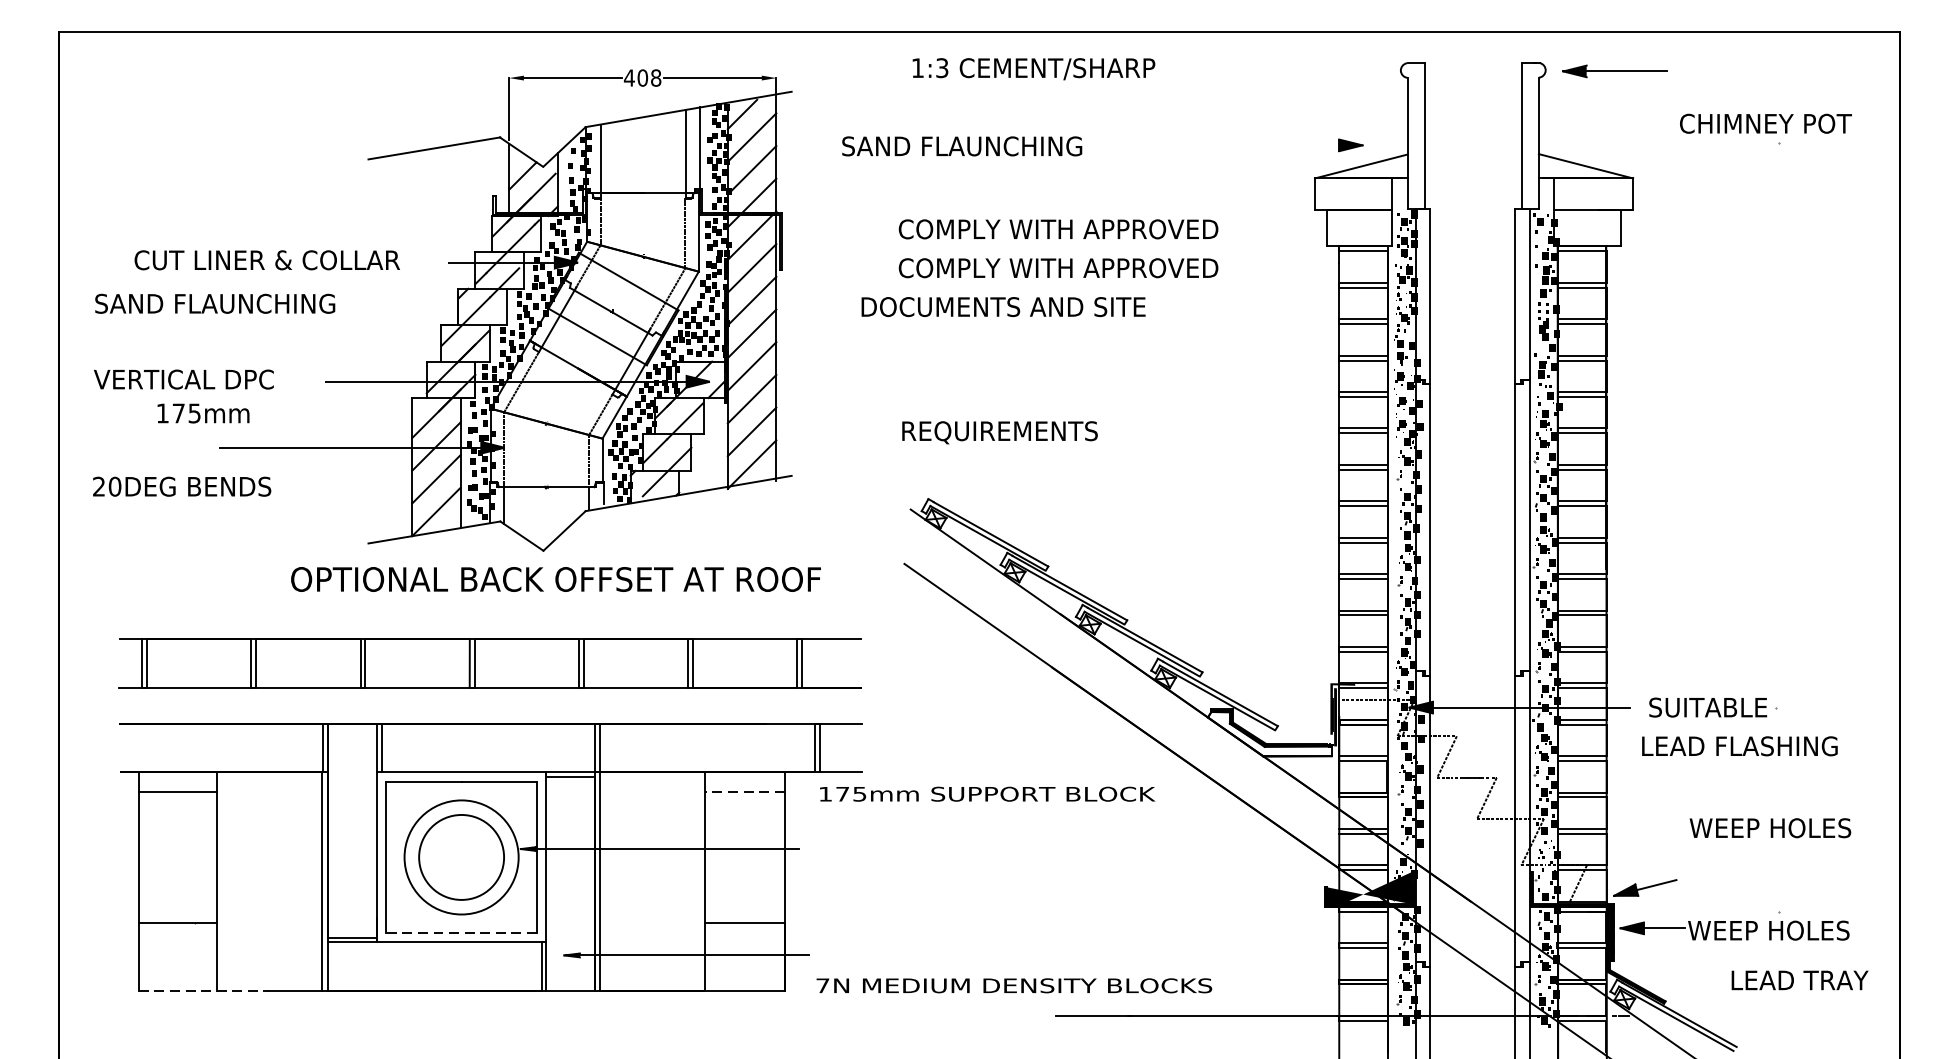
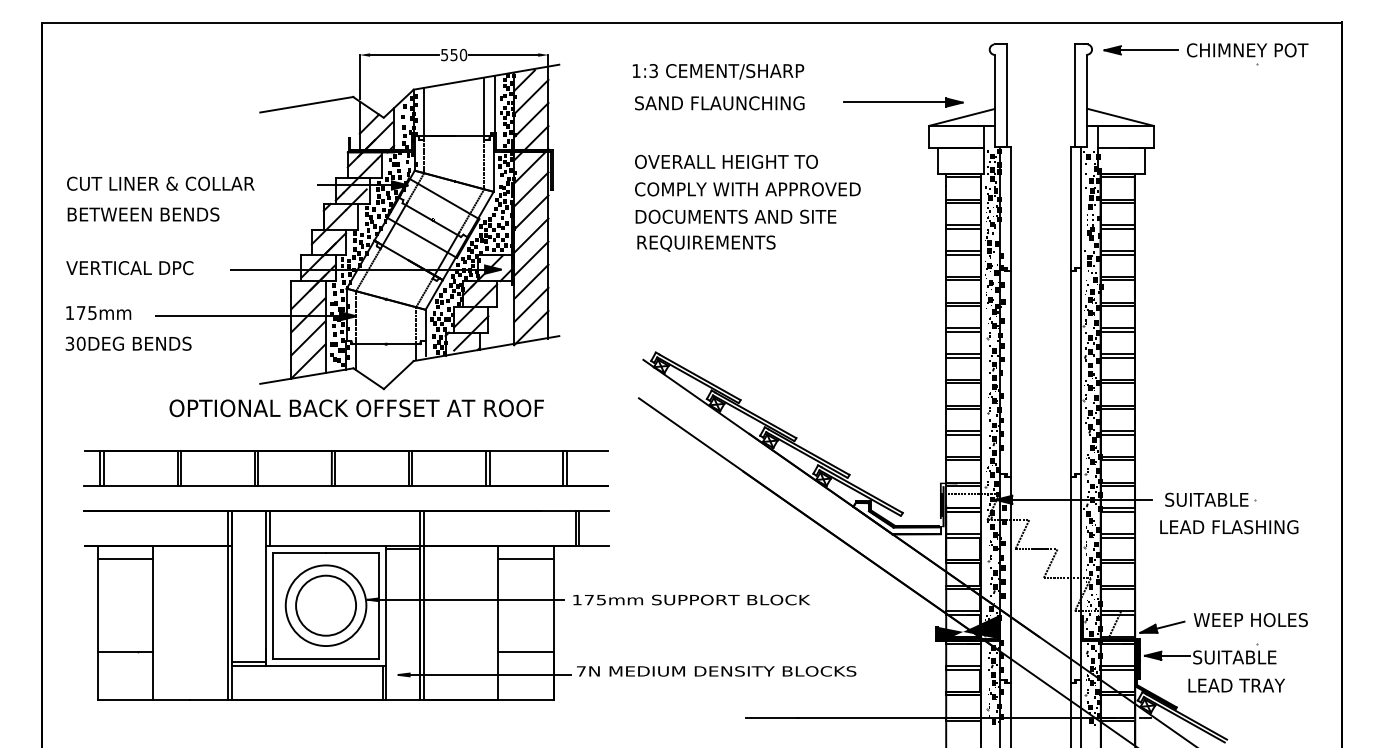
text: (1033, 68) -> (718, 71), moved
text: (641, 77) -> (453, 54), 408 -> 550
part: (1765, 129) -> (1247, 54), moved
line: (1276, 145) -> (901, 102), added
text: (961, 146) -> (719, 103), moved
text: (1063, 228) -> (751, 161), COMPLY WITH APPROVED -> OVERALL HEIGHT TO
text: (266, 259) -> (160, 183), moved
text: (214, 303) -> (151, 214), SAND FLAUNCHING -> BETWEEN BENDS
text: (1002, 306) -> (735, 216), moved
text: (203, 414) -> (98, 313), moved
text: (1000, 432) -> (706, 243), moved
text: (98, 486) -> (69, 343), 20DEG -> 30DEG
text: (555, 579) -> (356, 408), moved
line: (743, 792) -> (525, 559), dashed -> solid
text: (987, 793) -> (691, 599), moved
text: (1769, 828) -> (1250, 620), moved
text: (1768, 930) -> (1249, 657), WEEP HOLES -> SUITABLE
line: (460, 932) -> (325, 658), dashed -> solid
text: (1799, 980) -> (1236, 685), moved
text: (1014, 985) -> (716, 671), moved
line: (203, 991) -> (143, 700), dashed -> solid

